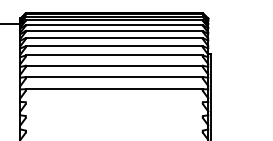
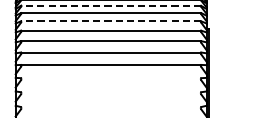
line: (113, 30) -> (110, 5), solid -> dashed
line: (113, 46) -> (110, 21), solid -> dashed

